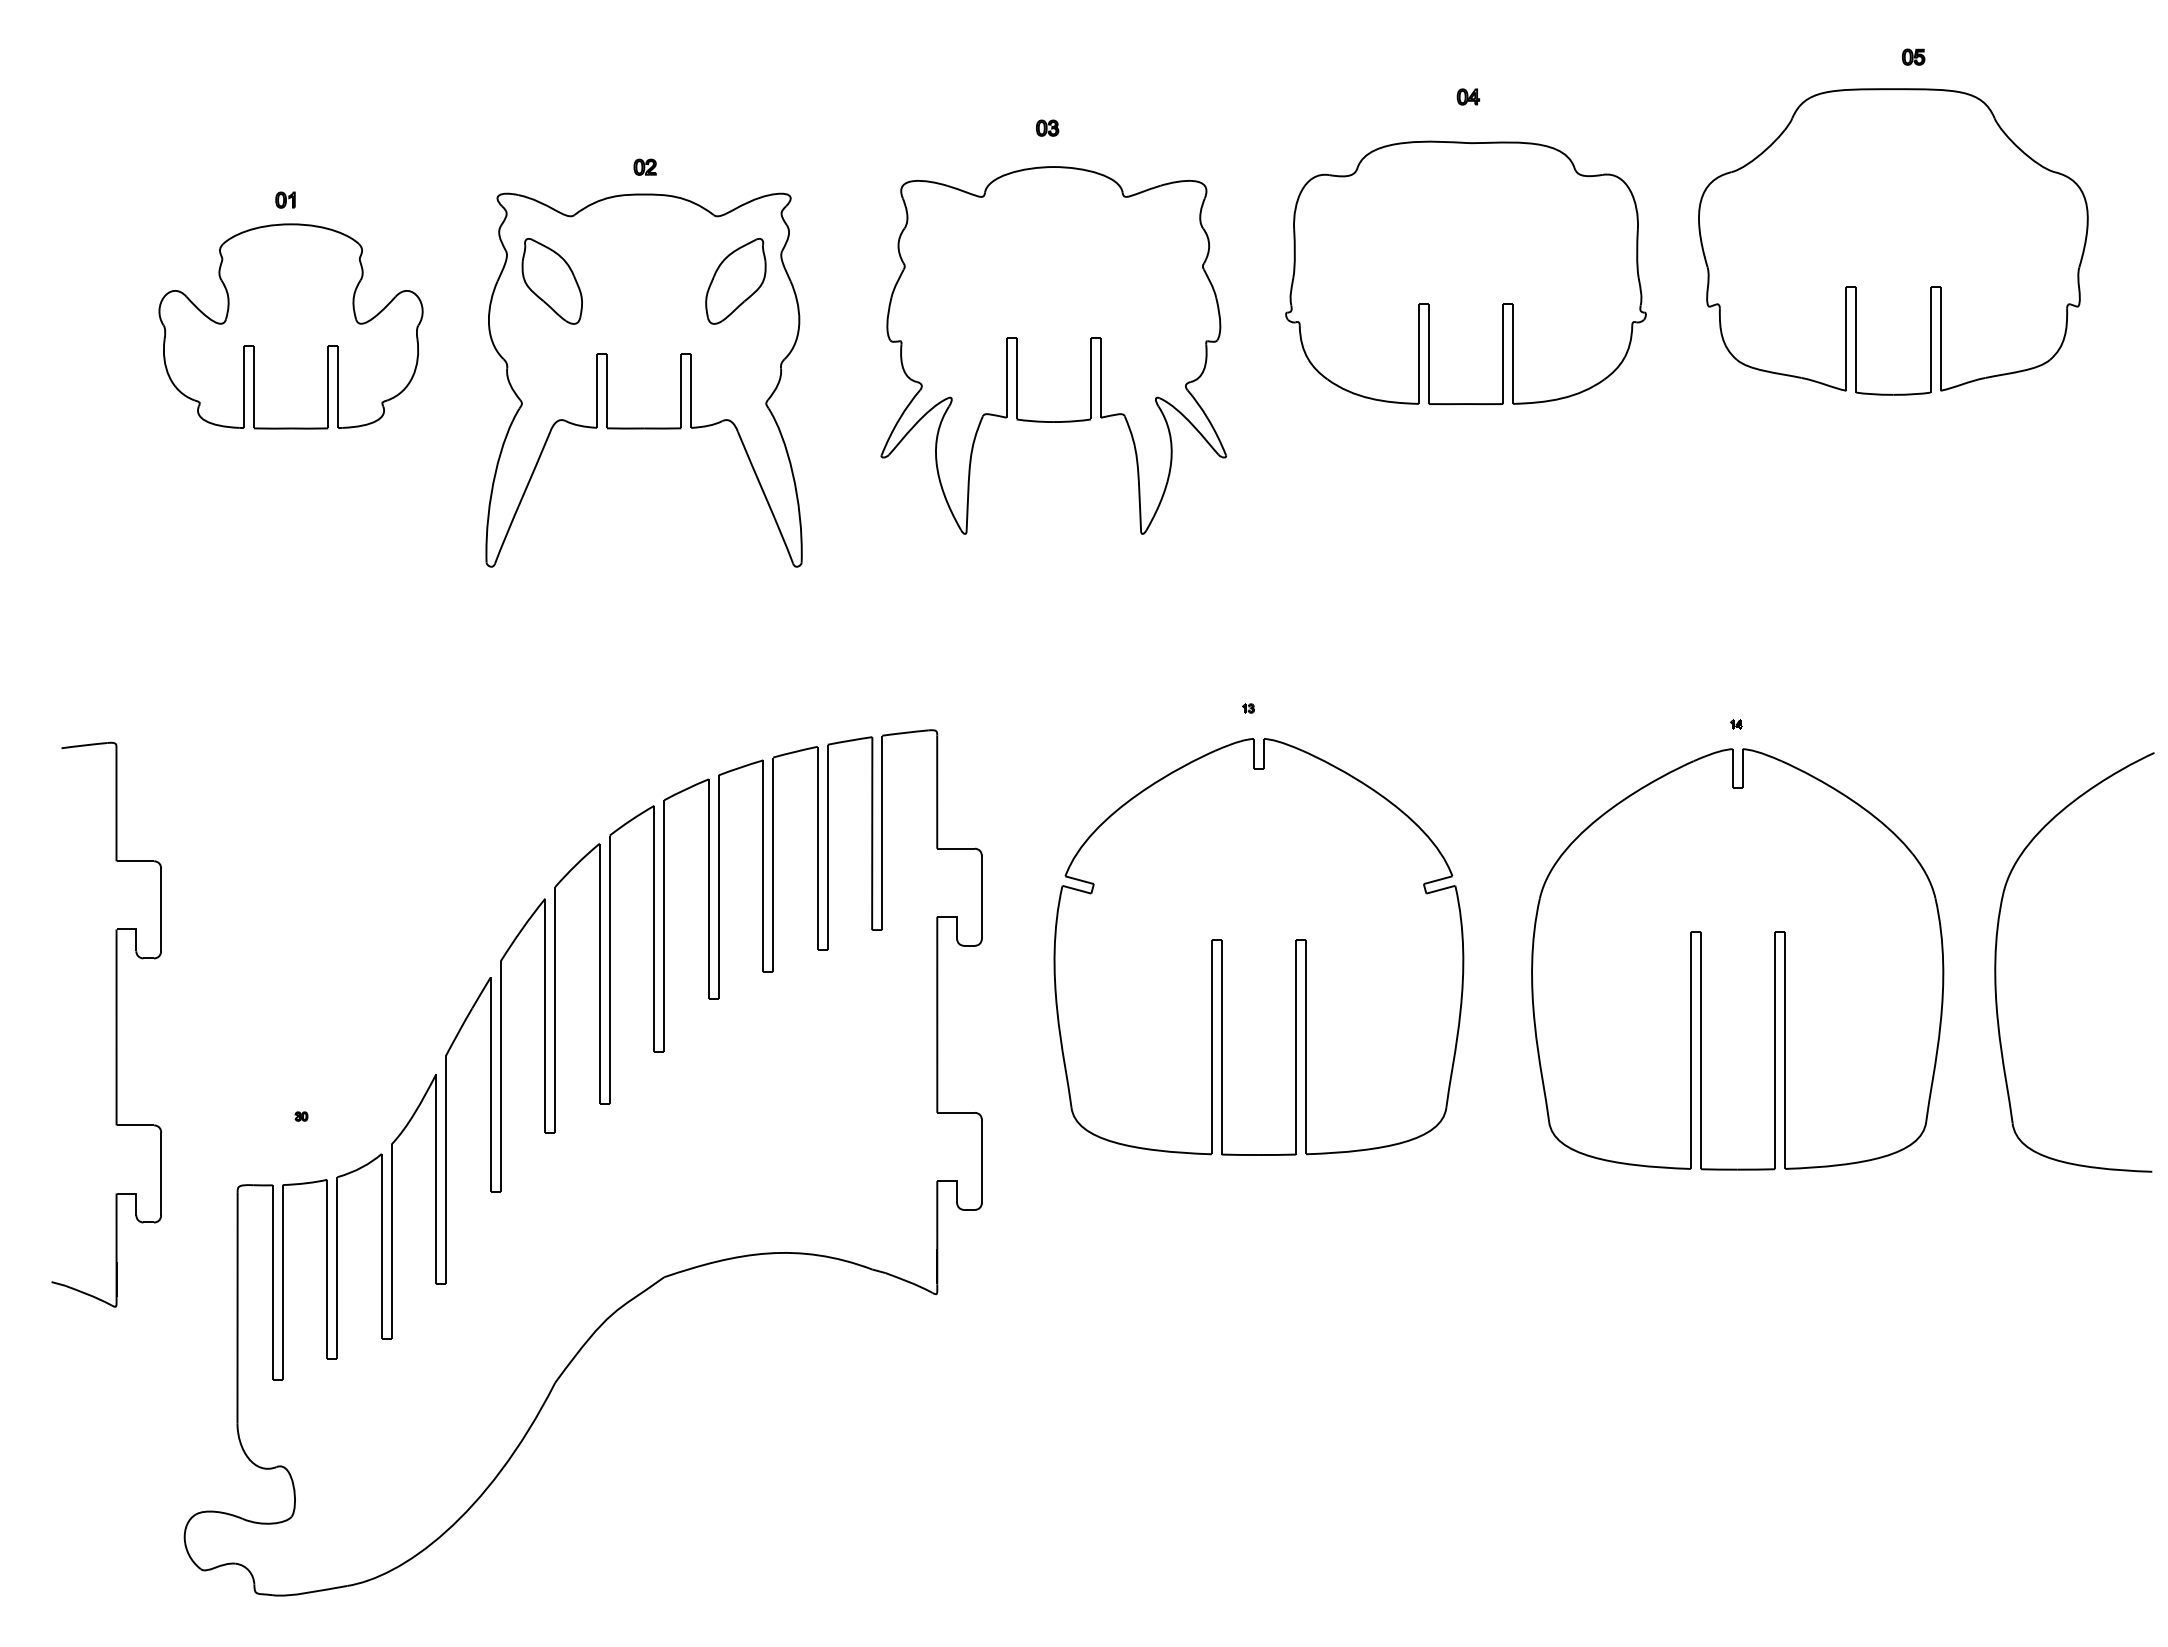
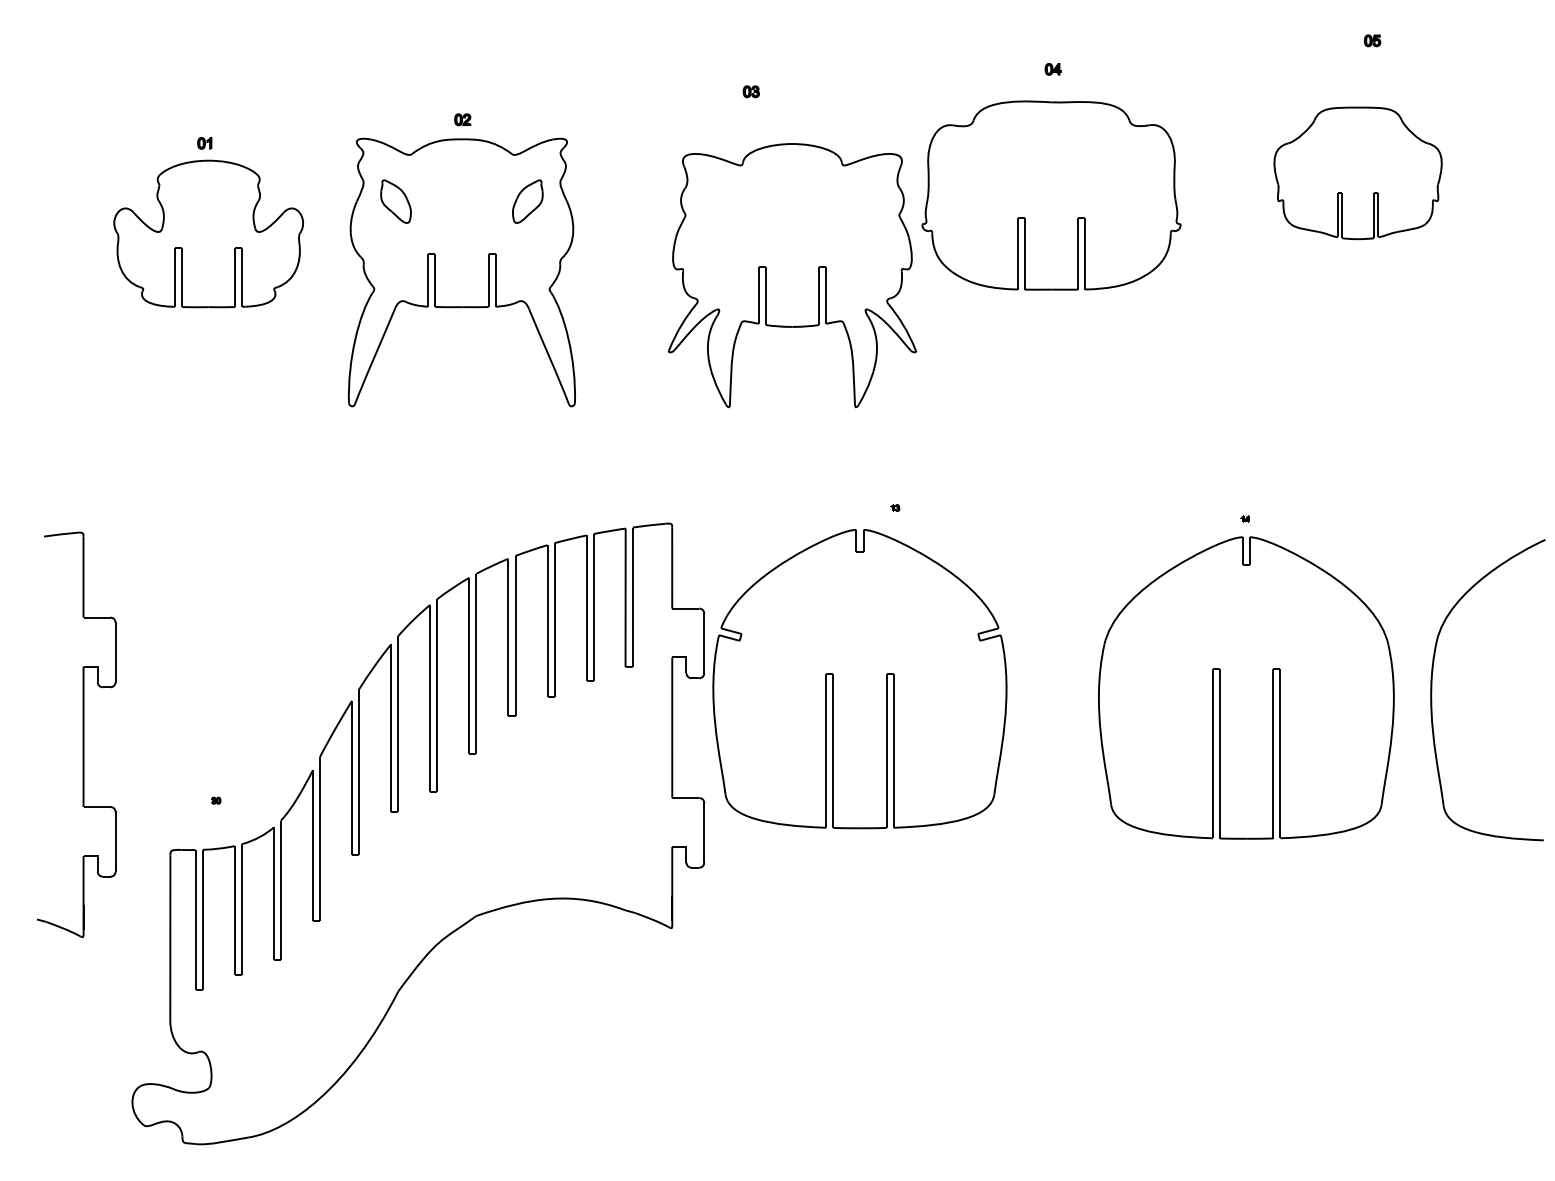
part: (1893, 241) -> (1358, 173), size x0.6
part: (551, 281) -> (395, 201), size x0.7
part: (735, 281) -> (527, 201), size x0.7
part: (1053, 350) -> (792, 275), moved
part: (1258, 946) -> (859, 678), moved

